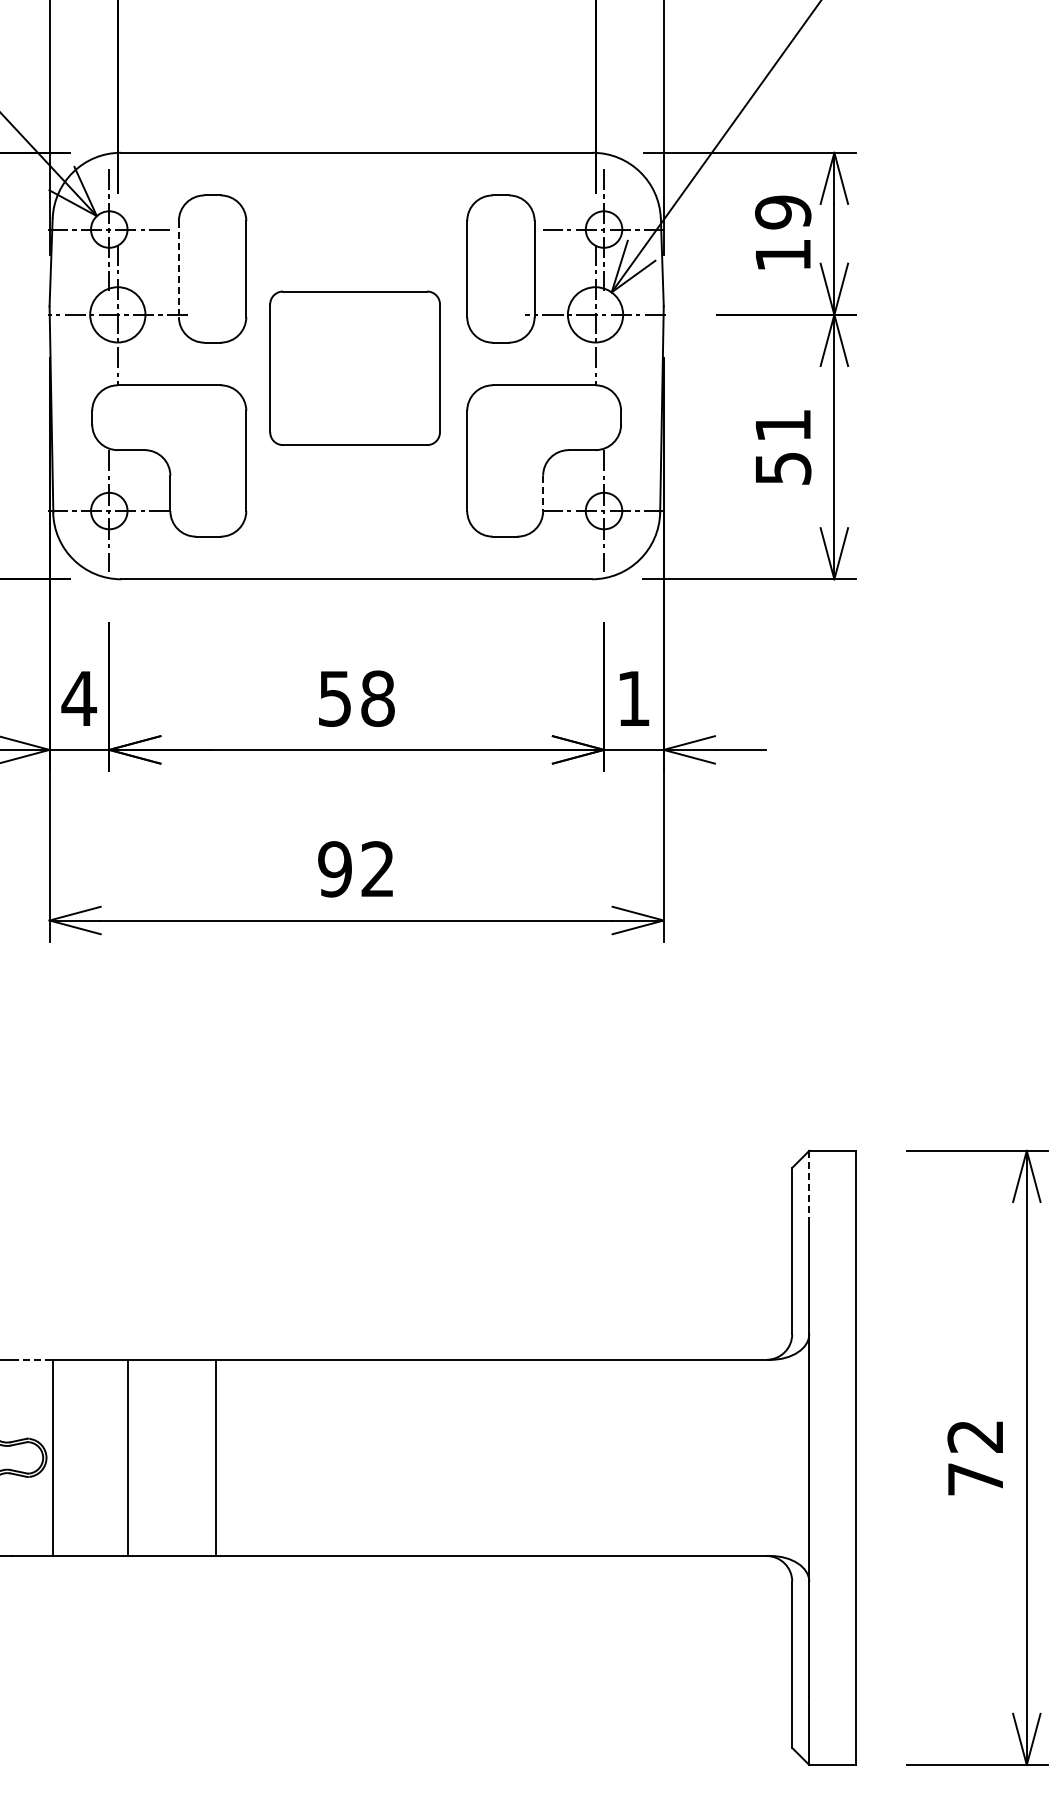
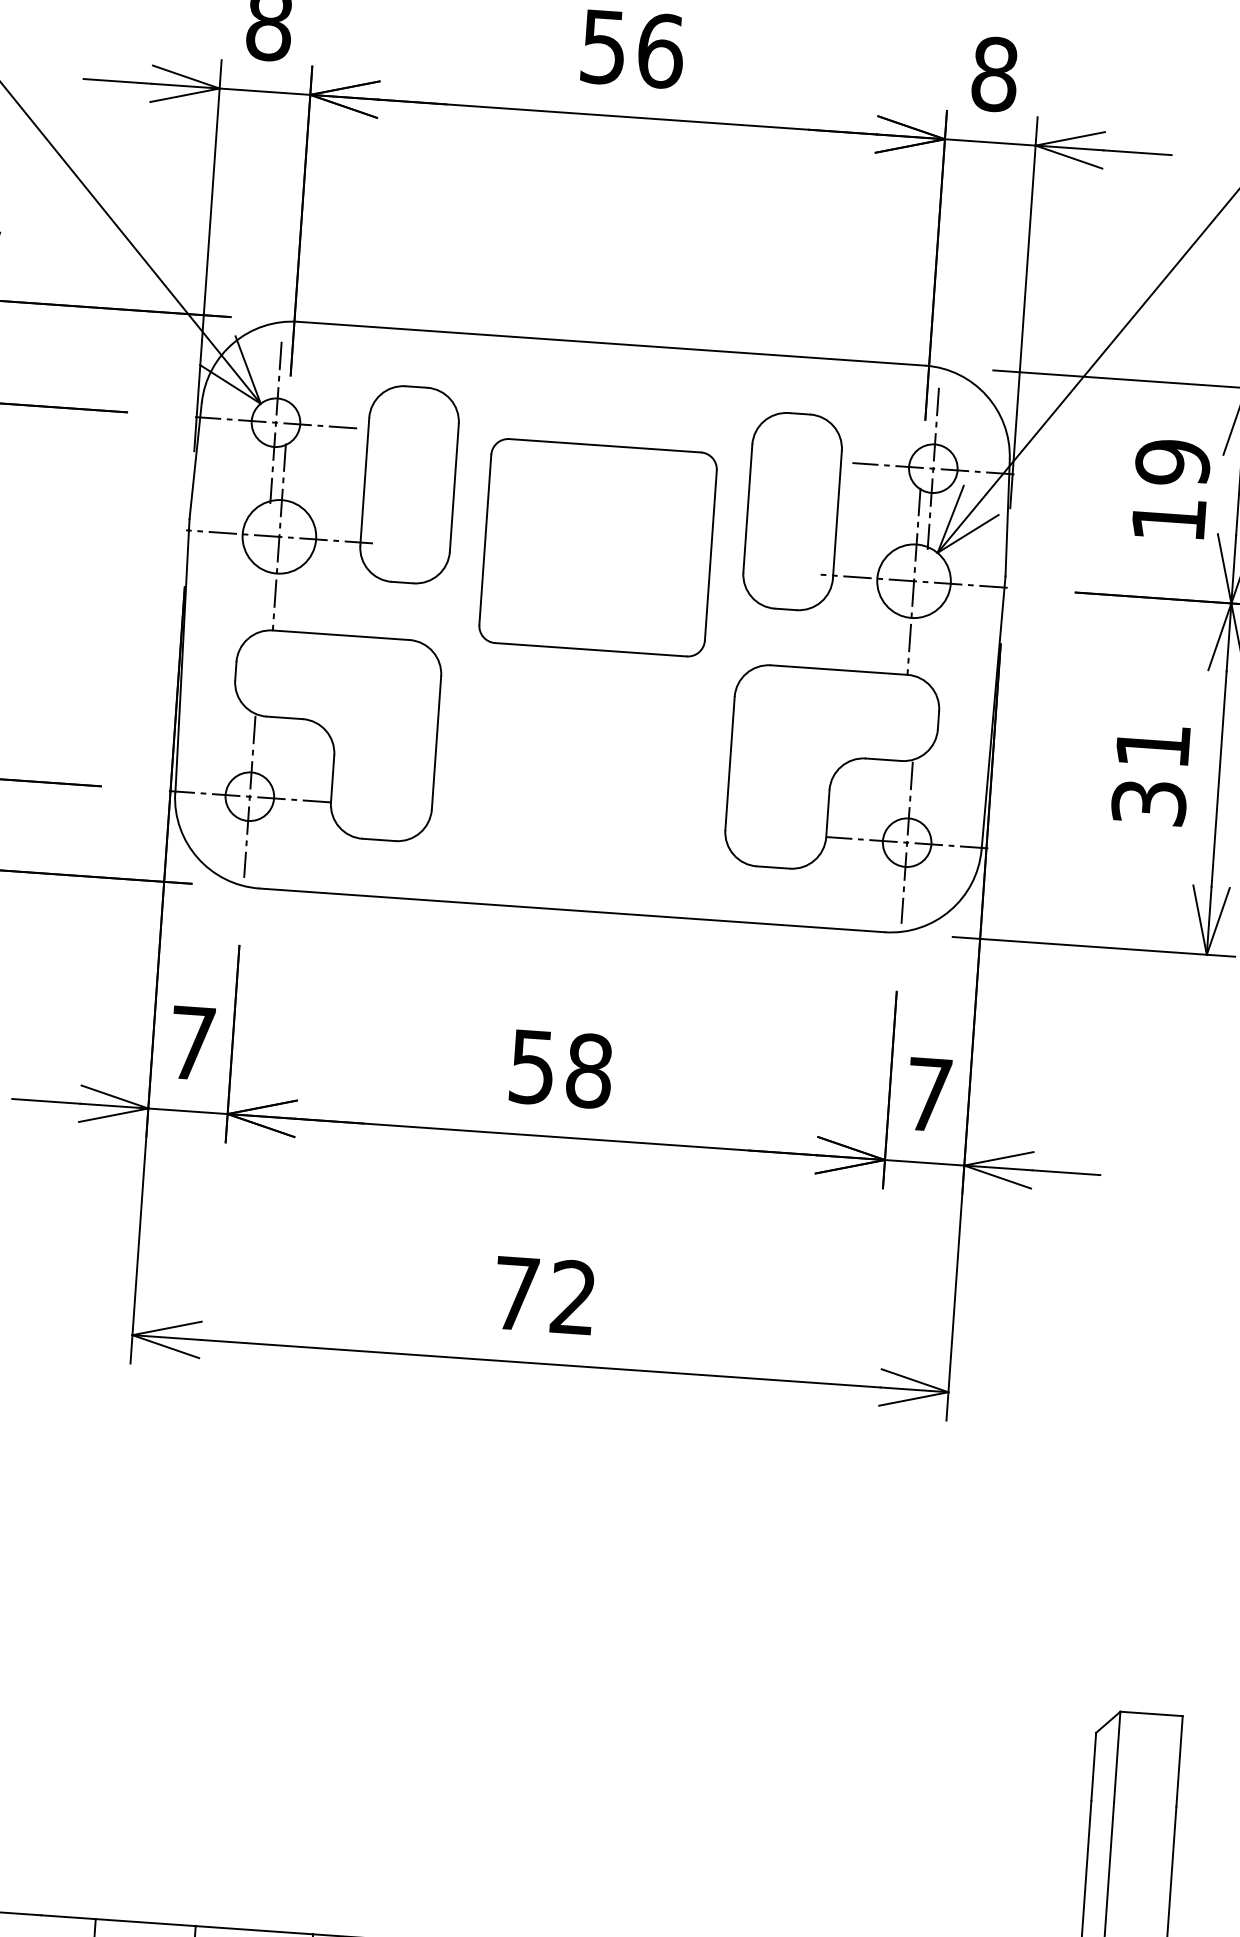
line: (178, 269) -> (364, 482), dashed -> solid
part: (354, 367) -> (597, 546), moved
text: (782, 468) -> (1148, 802), 51 -> 31
line: (543, 493) -> (828, 813), dashed -> solid
text: (79, 698) -> (192, 1042), 4 -> 7
text: (633, 698) -> (928, 1094), 1 -> 7
text: (334, 869) -> (515, 1293), 92 -> 72
line: (809, 1185) -> (1117, 1757), dashed -> solid
line: (32, 1359) -> (68, 1916), dashed -> solid

